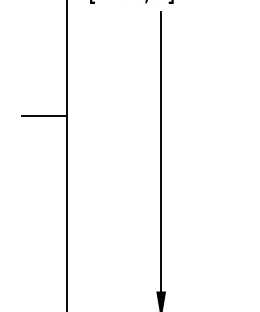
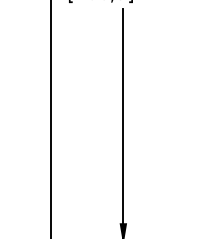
line: (43, 115) -> (33, 88), removed

